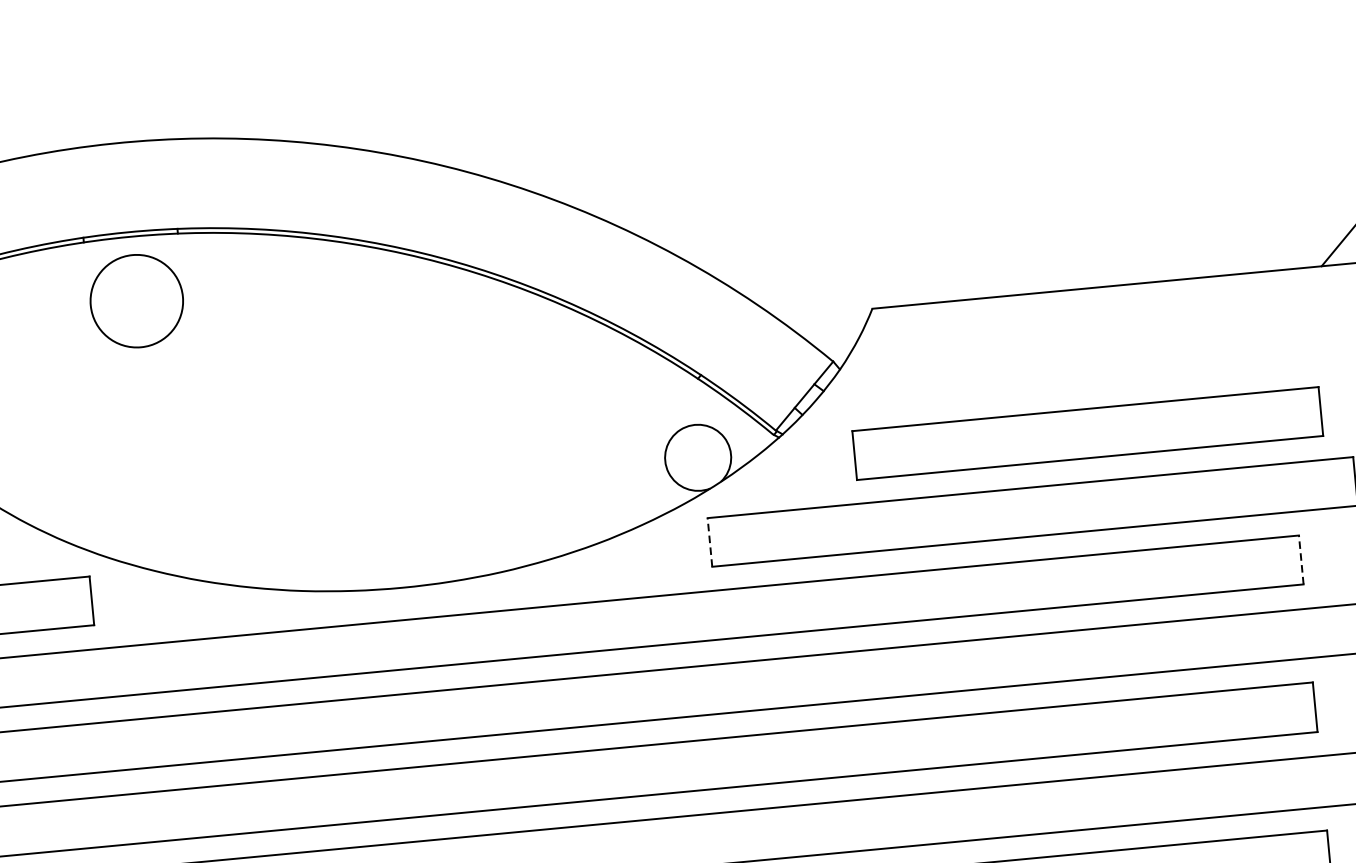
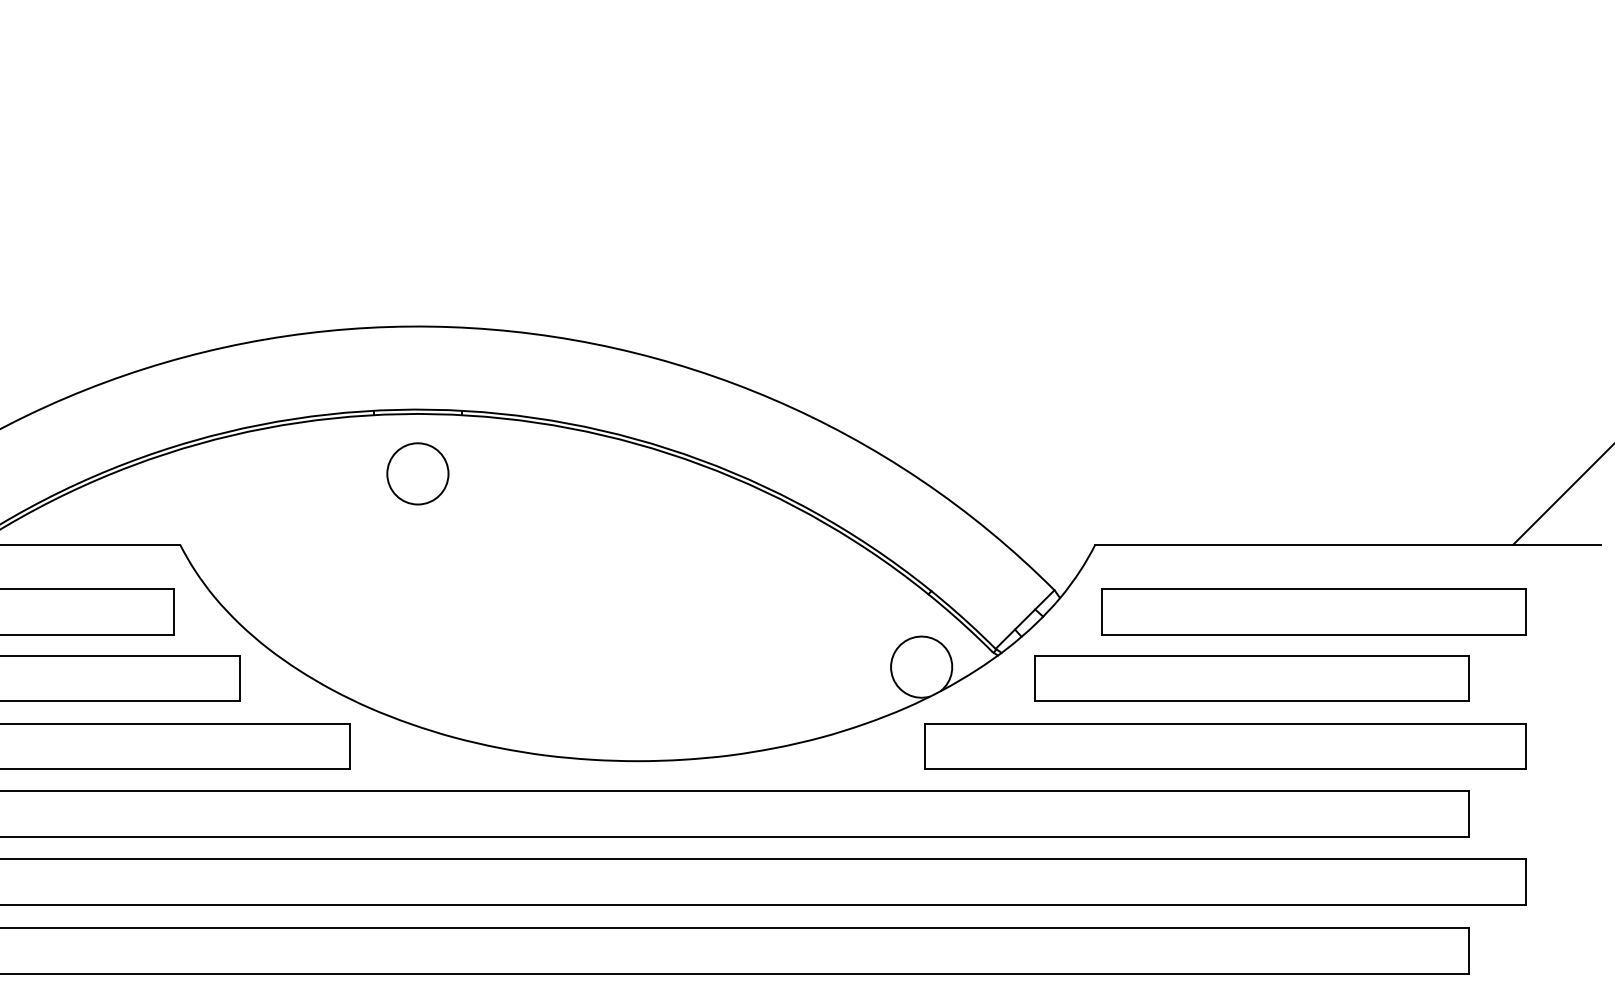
circle: (136, 300) -> (417, 473), size x0.71
part: (1113, 358) -> (1313, 611), added
part: (1087, 433) -> (1251, 678), moved
line: (710, 542) -> (925, 746), dashed -> solid
line: (1301, 559) -> (1468, 813), dashed -> solid

